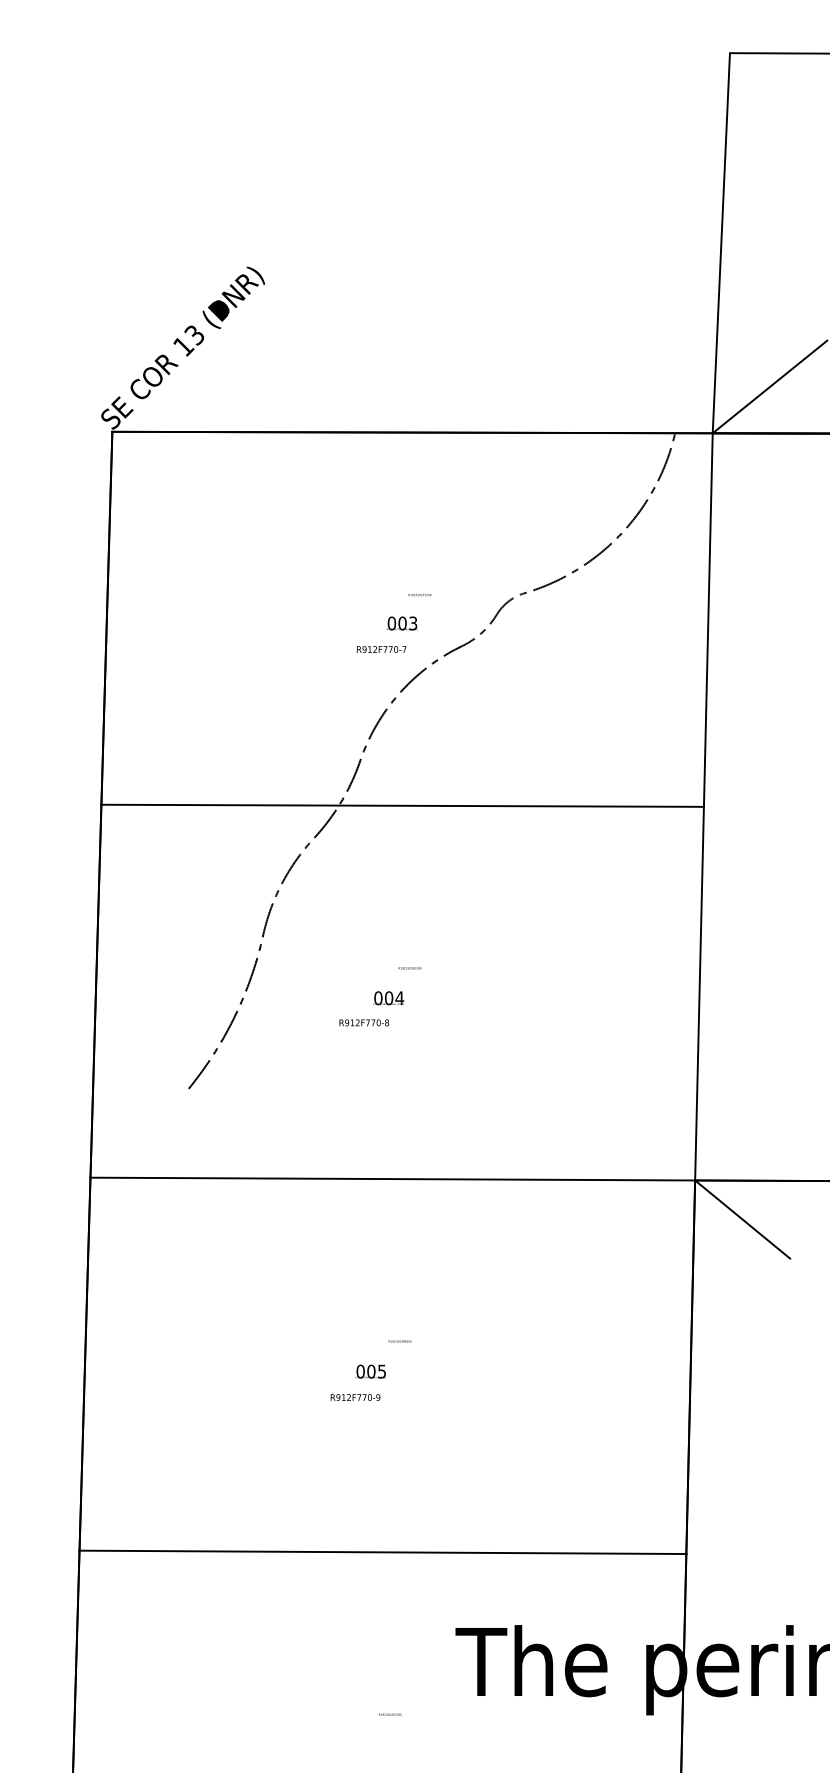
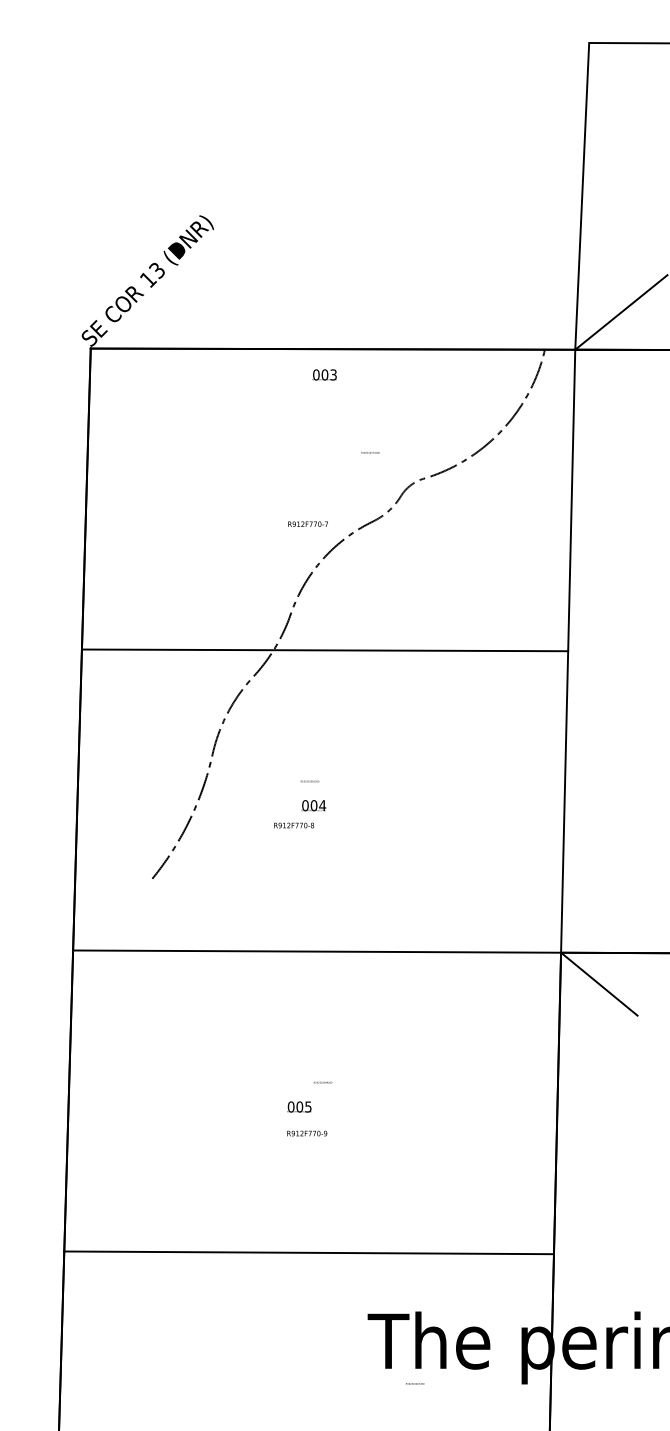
text: (419, 595) -> (370, 453), moved
text: (402, 623) -> (324, 374), moved
text: (409, 968) -> (309, 781), moved
text: (355, 1397) -> (307, 1133), moved
text: (389, 1714) -> (414, 1383), moved

